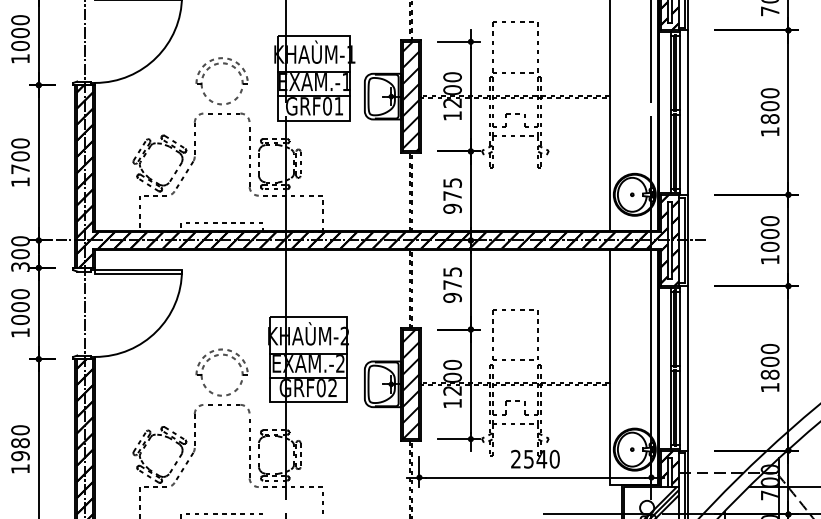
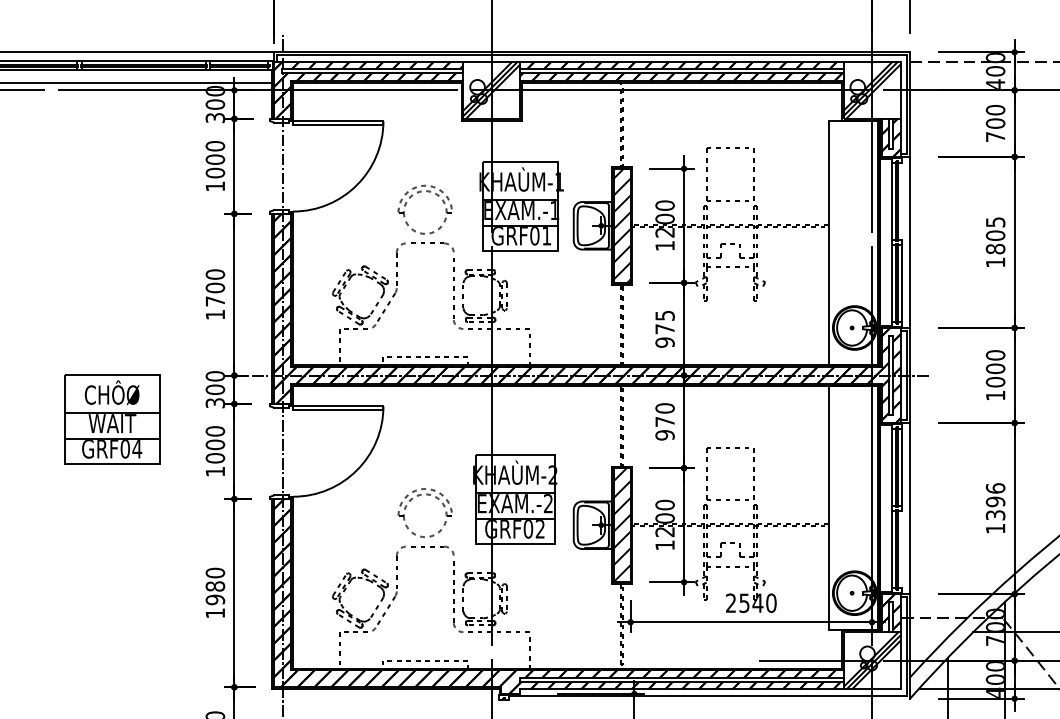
line: (679, 73) -> (901, 201), removed
text: (770, 93) -> (995, 222), 1800 -> 1805
text: (452, 272) -> (664, 408), 975 -> 970
text: (770, 361) -> (995, 501), 1800 -> 1396
line: (679, 406) -> (901, 548), removed

